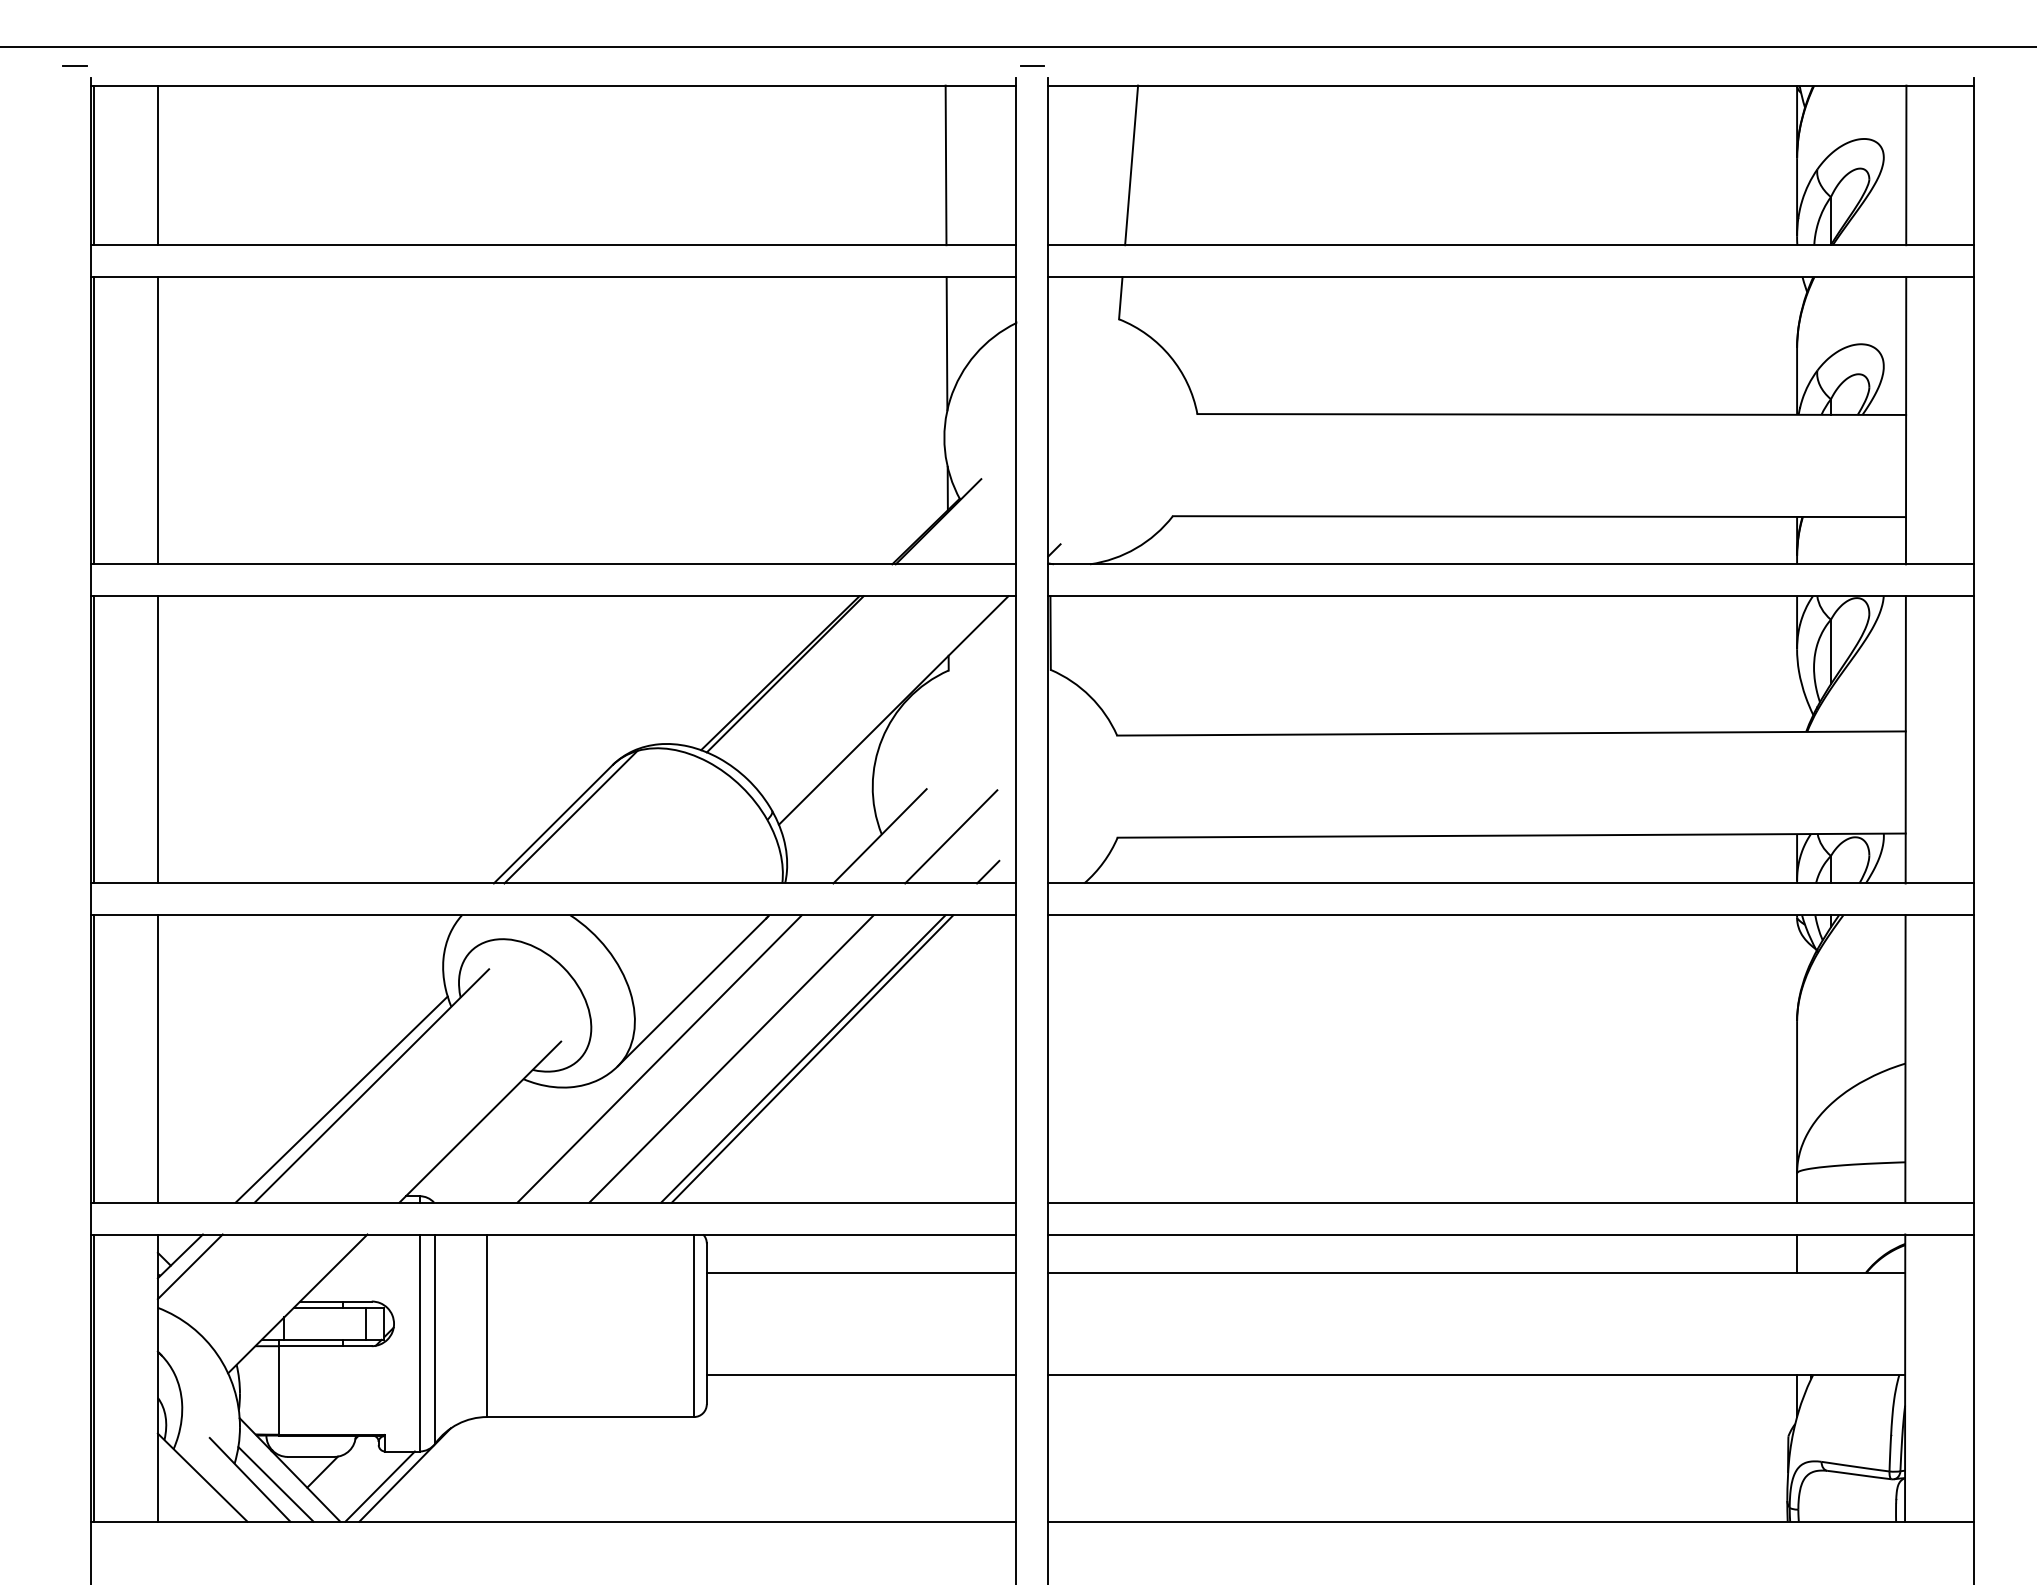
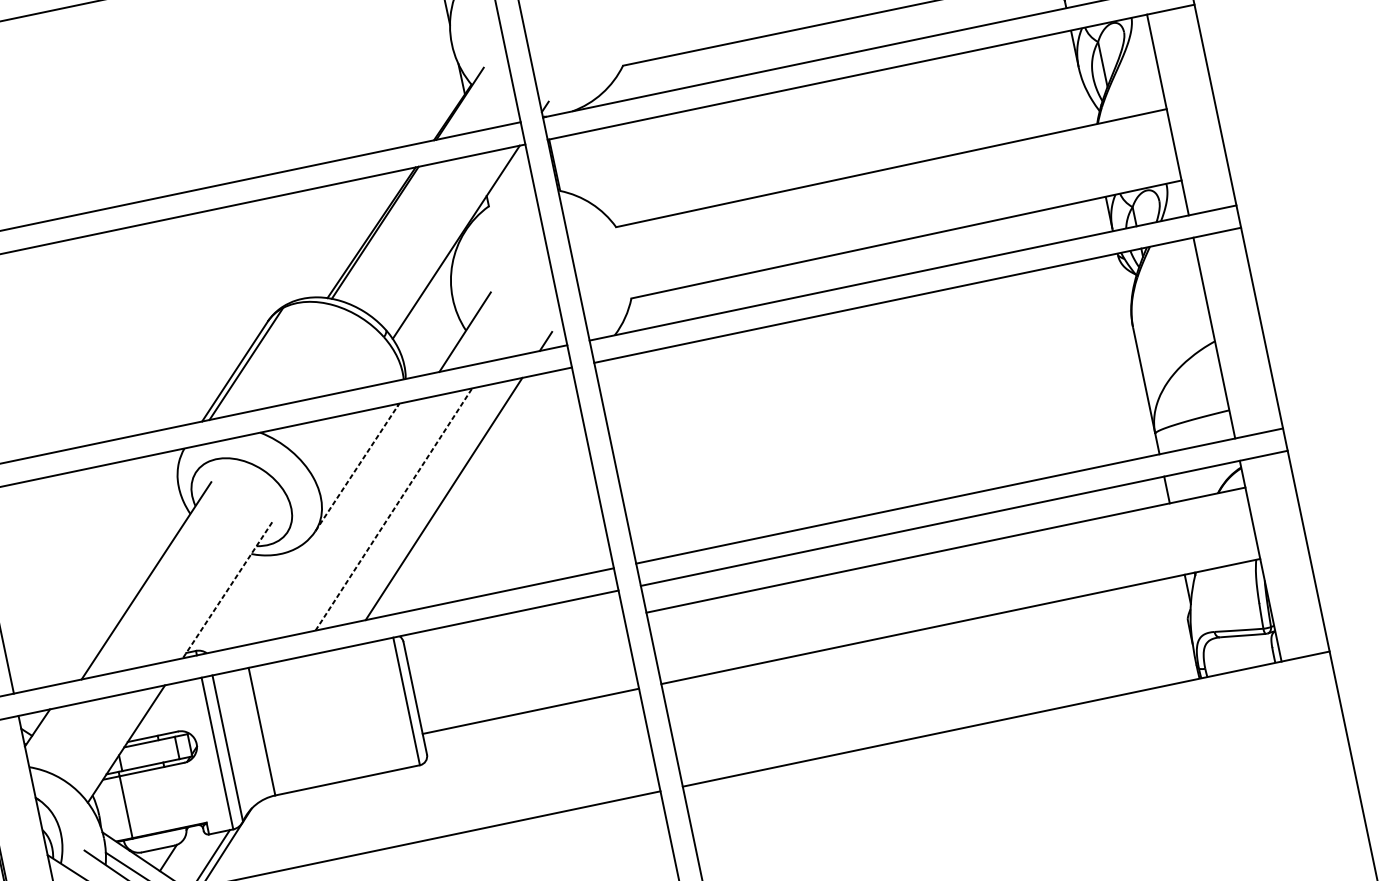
line: (951, 836) -> (515, 321), removed
line: (692, 992) -> (356, 468), solid -> dashed
line: (659, 1058) -> (343, 519), removed
line: (731, 1058) -> (393, 509), solid -> dashed
line: (812, 1058) -> (450, 497), removed
line: (341, 1099) -> (127, 594), removed
line: (480, 1122) -> (227, 590), solid -> dashed
line: (189, 1266) -> (45, 733), removed
line: (861, 1272) -> (515, 639), removed

